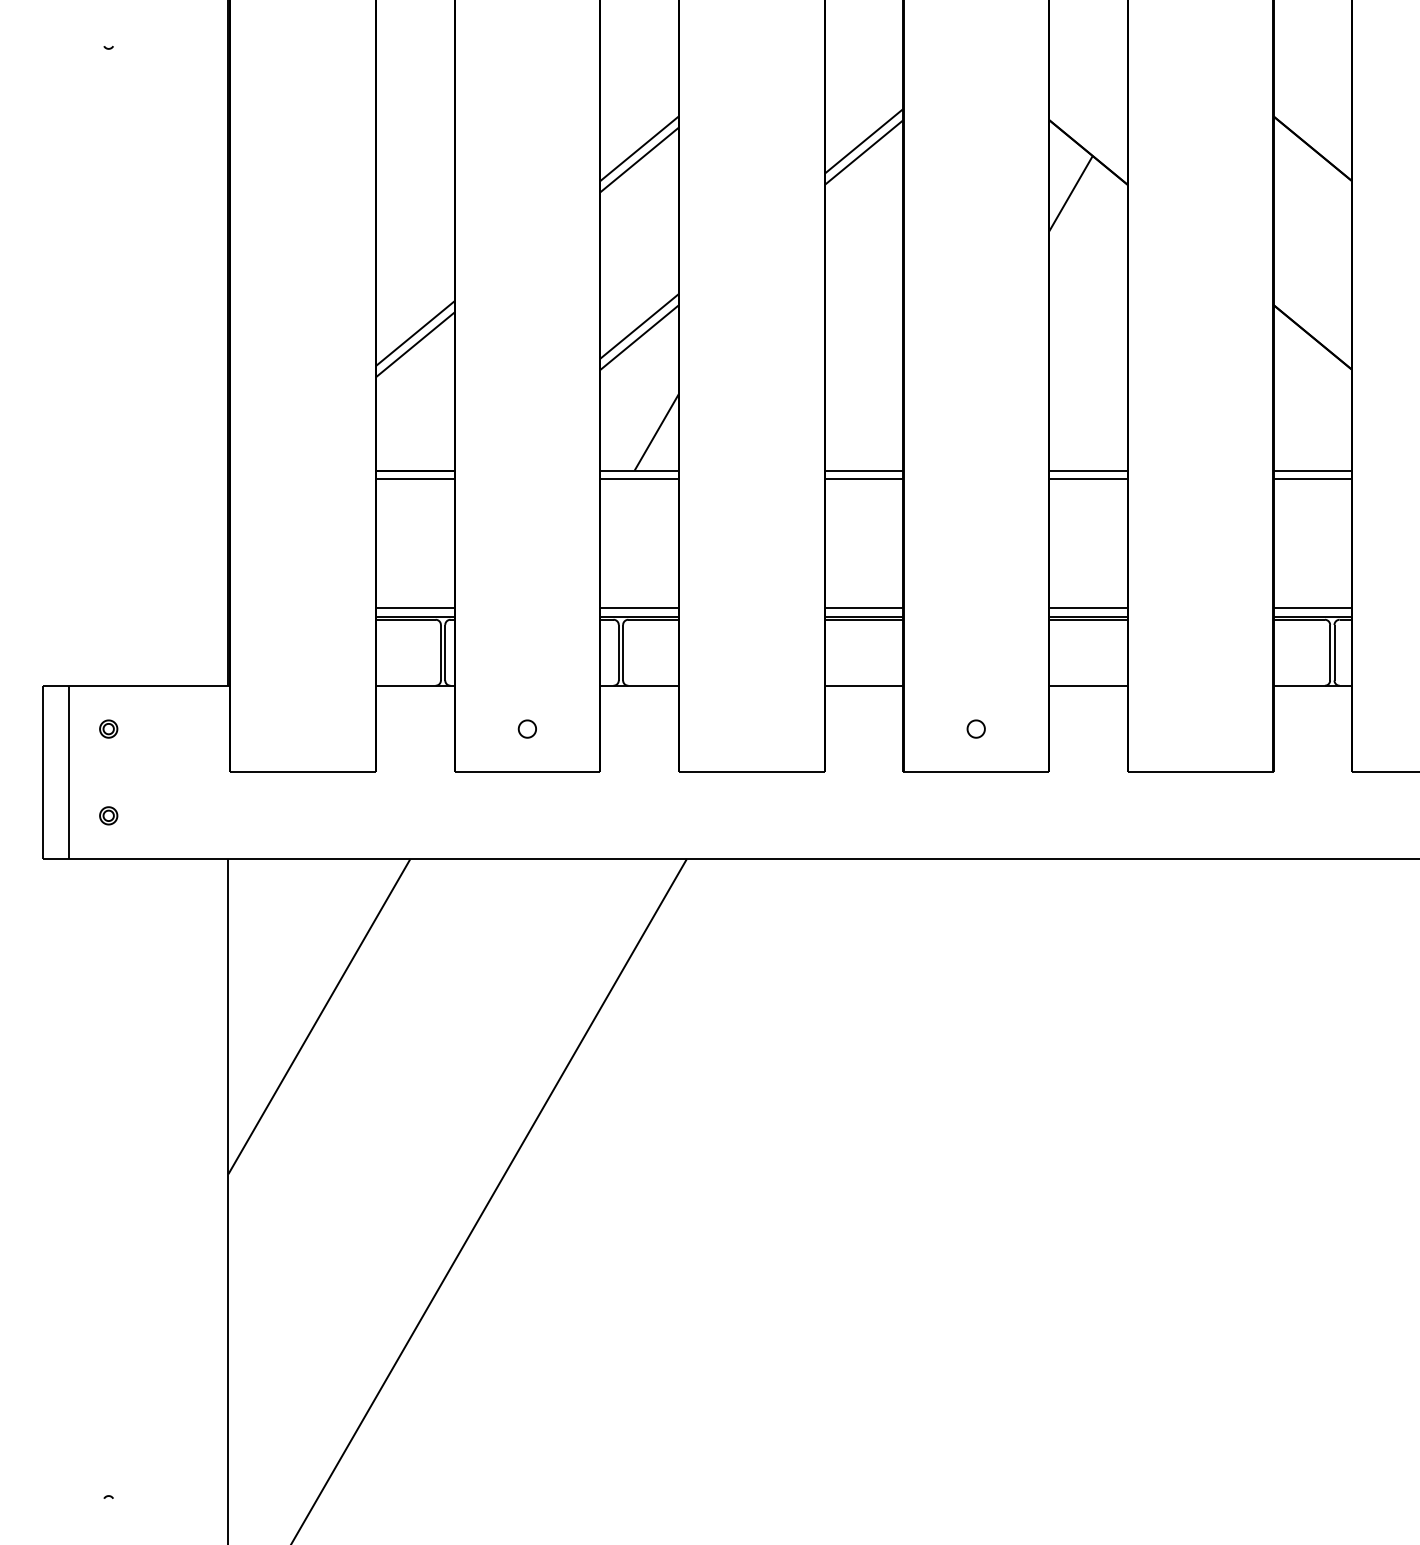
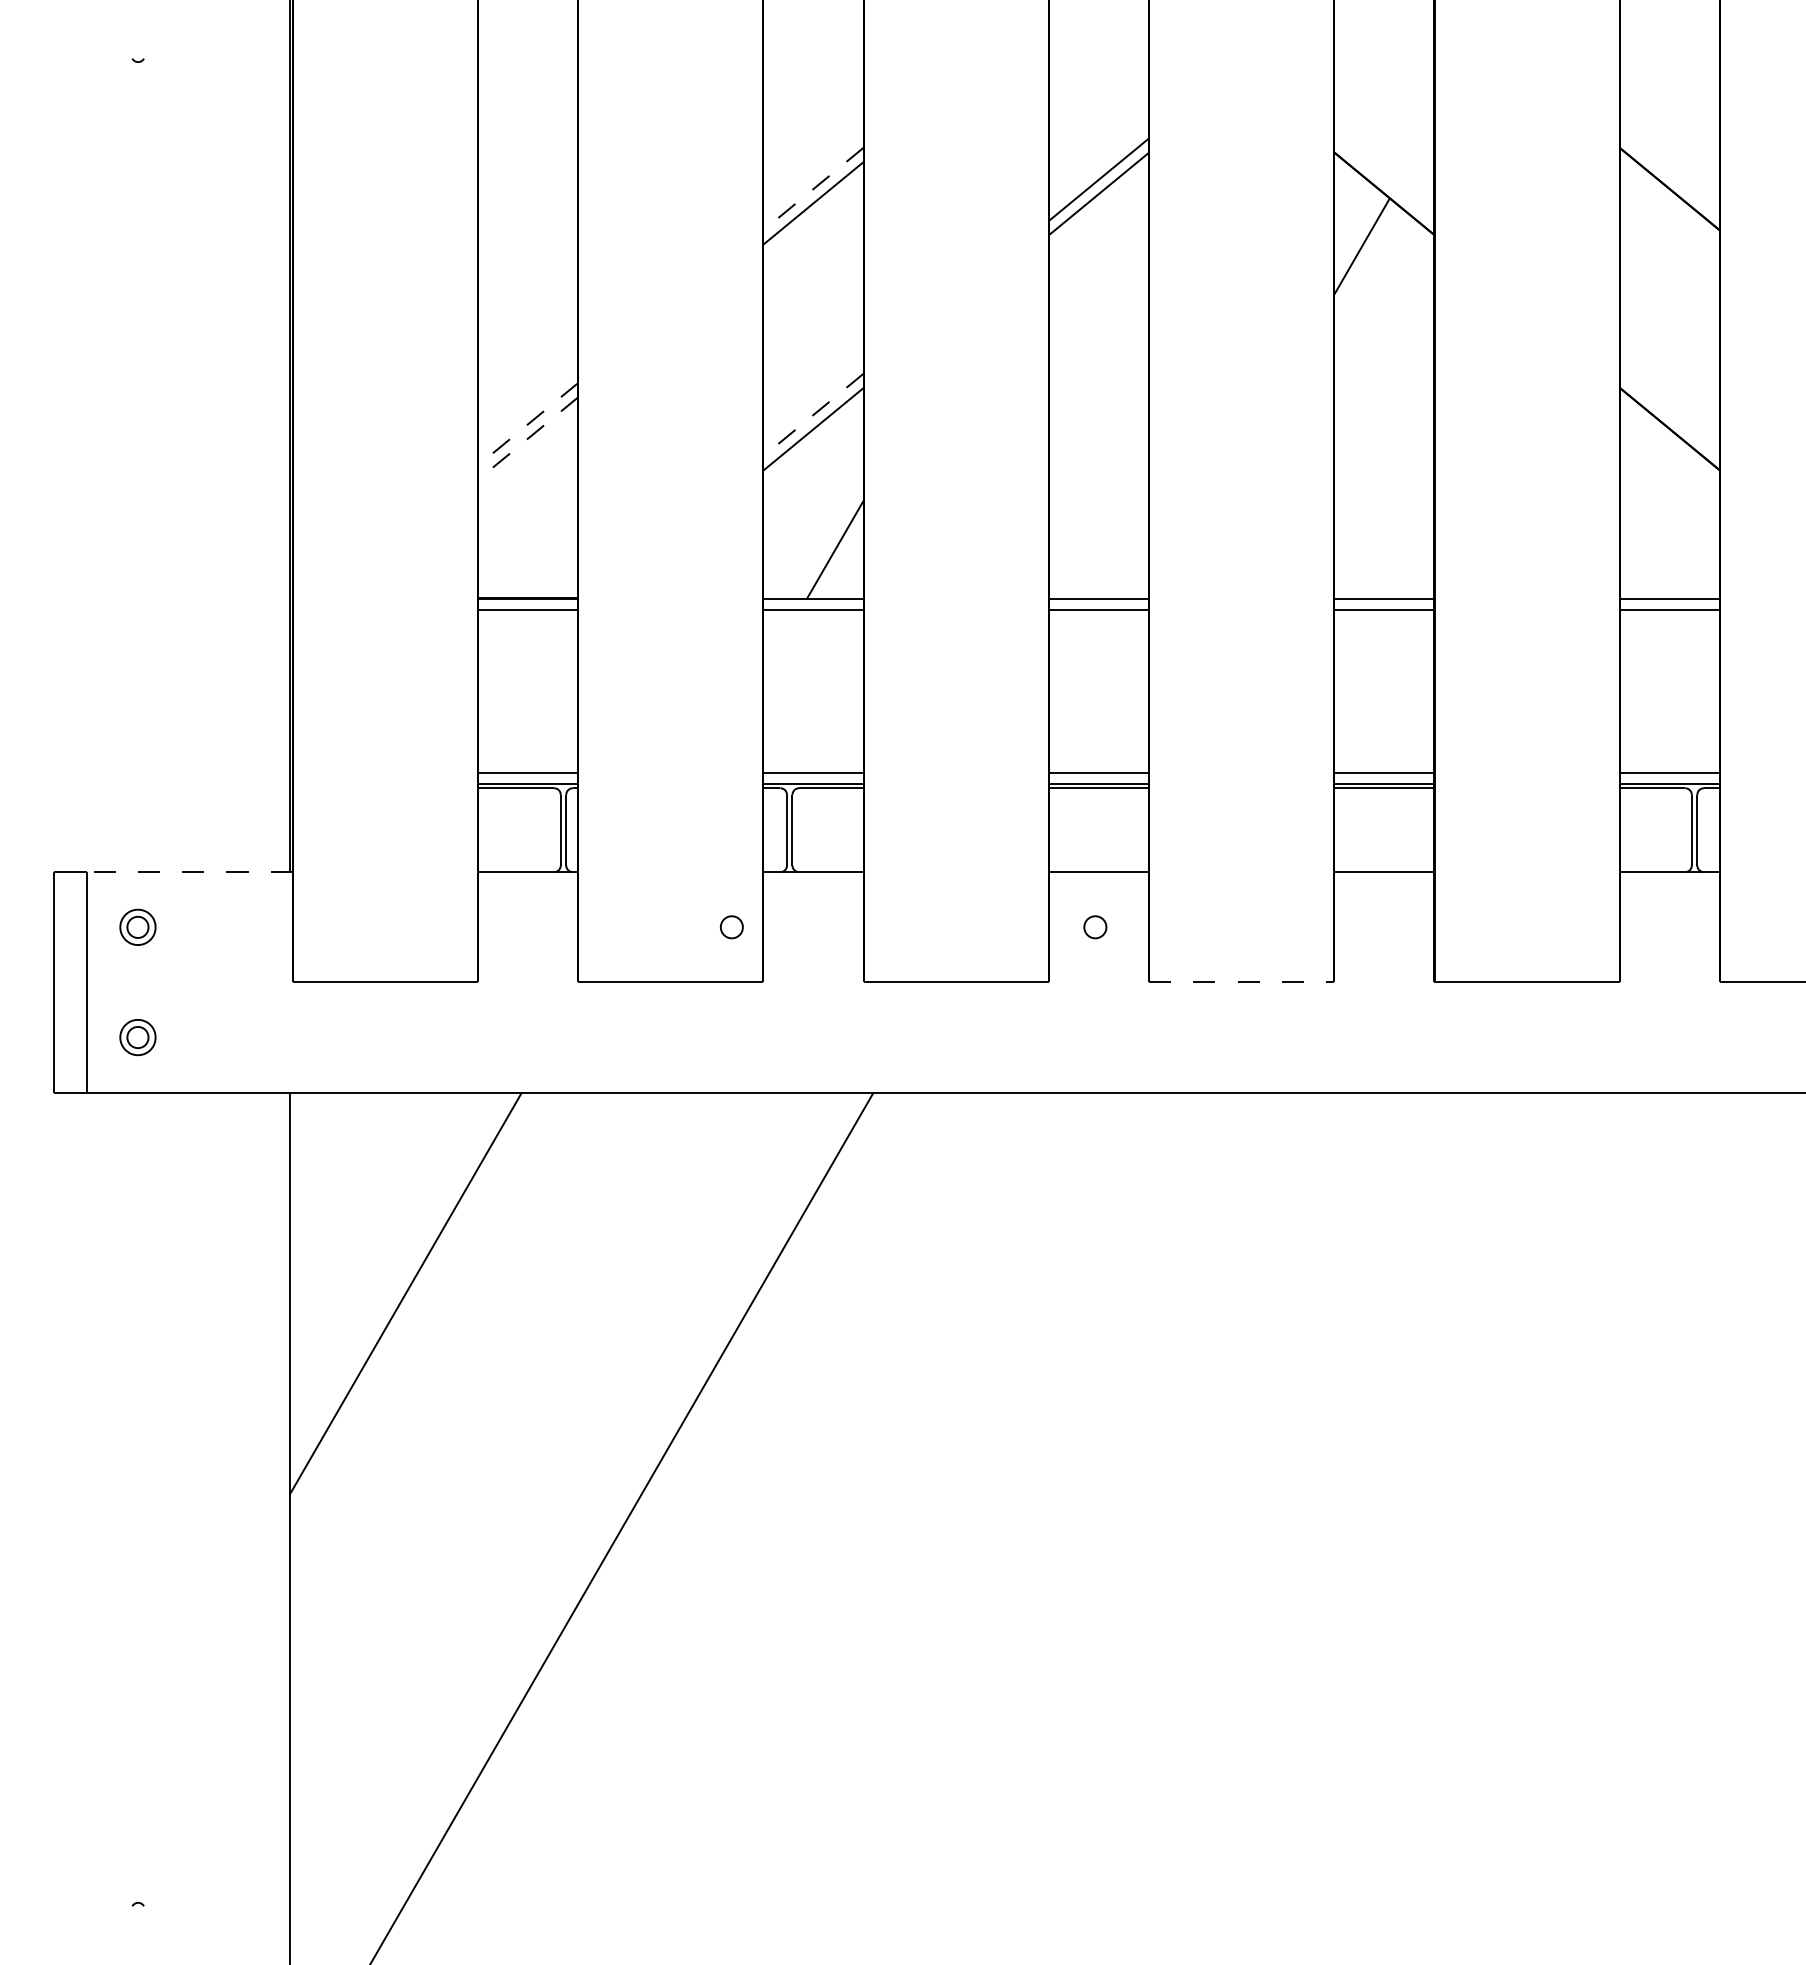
line: (639, 148) -> (813, 188), solid -> dashed
line: (639, 326) -> (813, 415), solid -> dashed
line: (415, 333) -> (528, 424), solid -> dashed
line: (415, 344) -> (528, 438), solid -> dashed
line: (149, 685) -> (190, 871), solid -> dashed
part: (108, 728) -> (137, 926), size x1.6
part: (526, 728) -> (730, 926), moved
part: (975, 728) -> (1094, 926), moved
line: (976, 772) -> (1241, 982), solid -> dashed
part: (108, 815) -> (137, 1037), size x1.6

